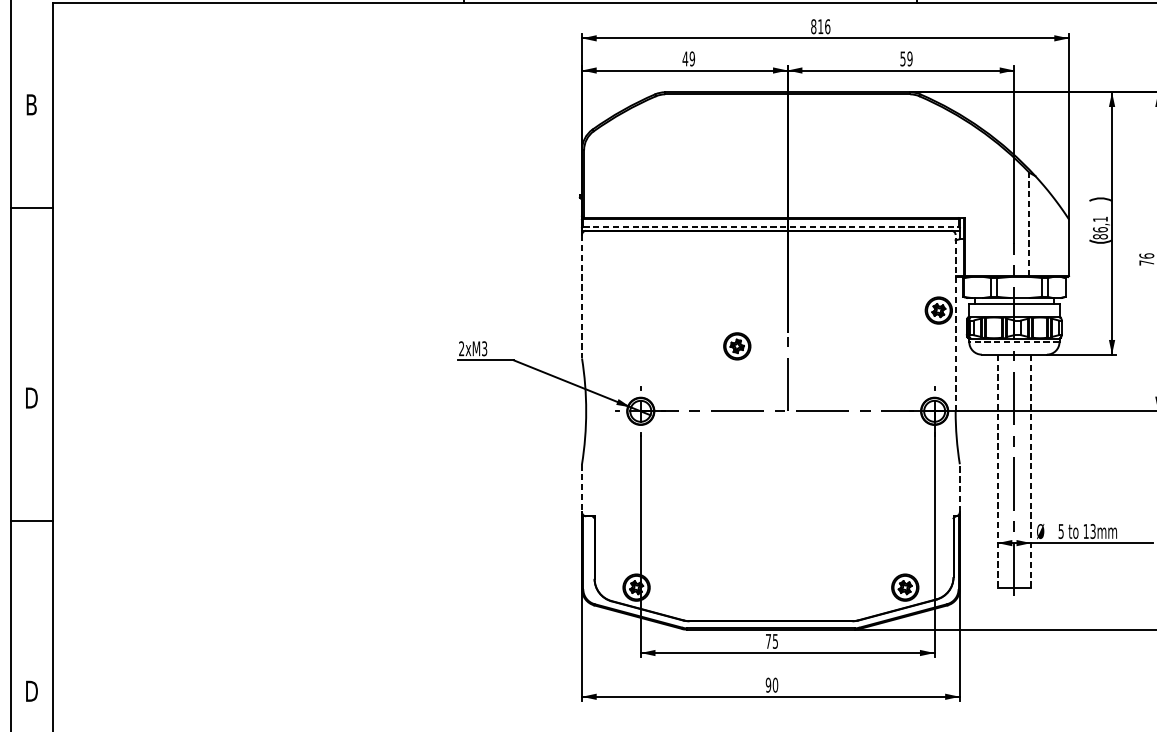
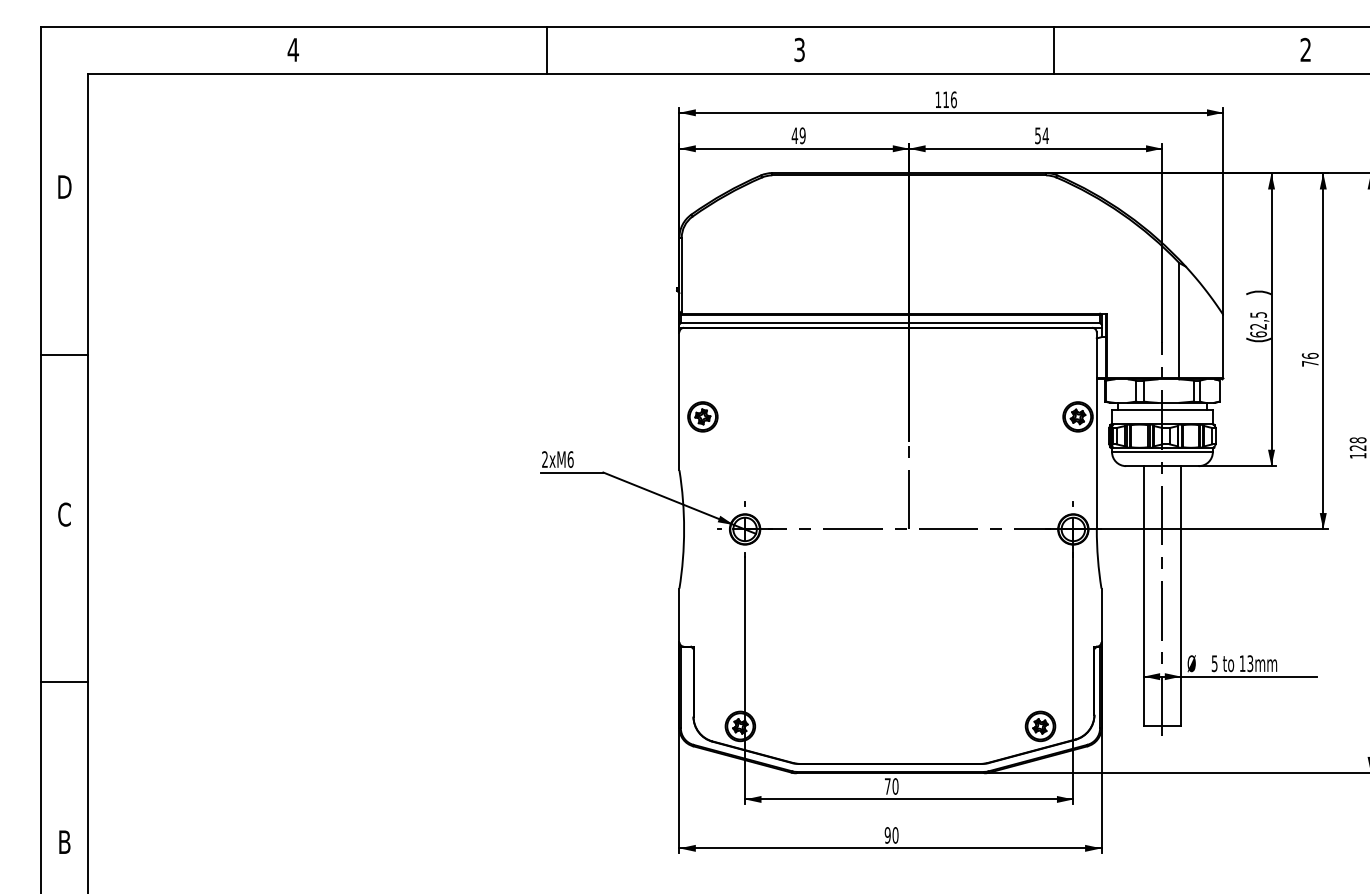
text: (813, 26) -> (938, 99), 816 -> 116
text: (909, 58) -> (1045, 135), 59 -> 54
text: (31, 104) -> (64, 186), B -> D
line: (31, 208) -> (64, 354), moved
line: (1029, 224) -> (1179, 320), dashed -> solid
line: (770, 226) -> (890, 323), dashed -> solid
text: (1100, 227) -> (1258, 324), 86,1 -> 62,5
line: (582, 296) -> (679, 401), dashed -> solid
line: (955, 322) -> (1096, 430), dashed -> solid
line: (1014, 342) -> (1162, 452), dashed -> solid
part: (736, 346) -> (702, 416), moved
text: (484, 348) -> (570, 459), 2xM3 -> 2xM6
text: (31, 397) -> (64, 514), D -> C
line: (1031, 470) -> (1181, 595), dashed -> solid
line: (997, 471) -> (1143, 596), dashed -> solid
line: (582, 488) -> (679, 615), dashed -> solid
line: (959, 488) -> (1101, 615), dashed -> solid
line: (31, 521) -> (64, 682), moved
text: (775, 641) -> (895, 786), 75 -> 70
text: (31, 690) -> (64, 841), D -> B

